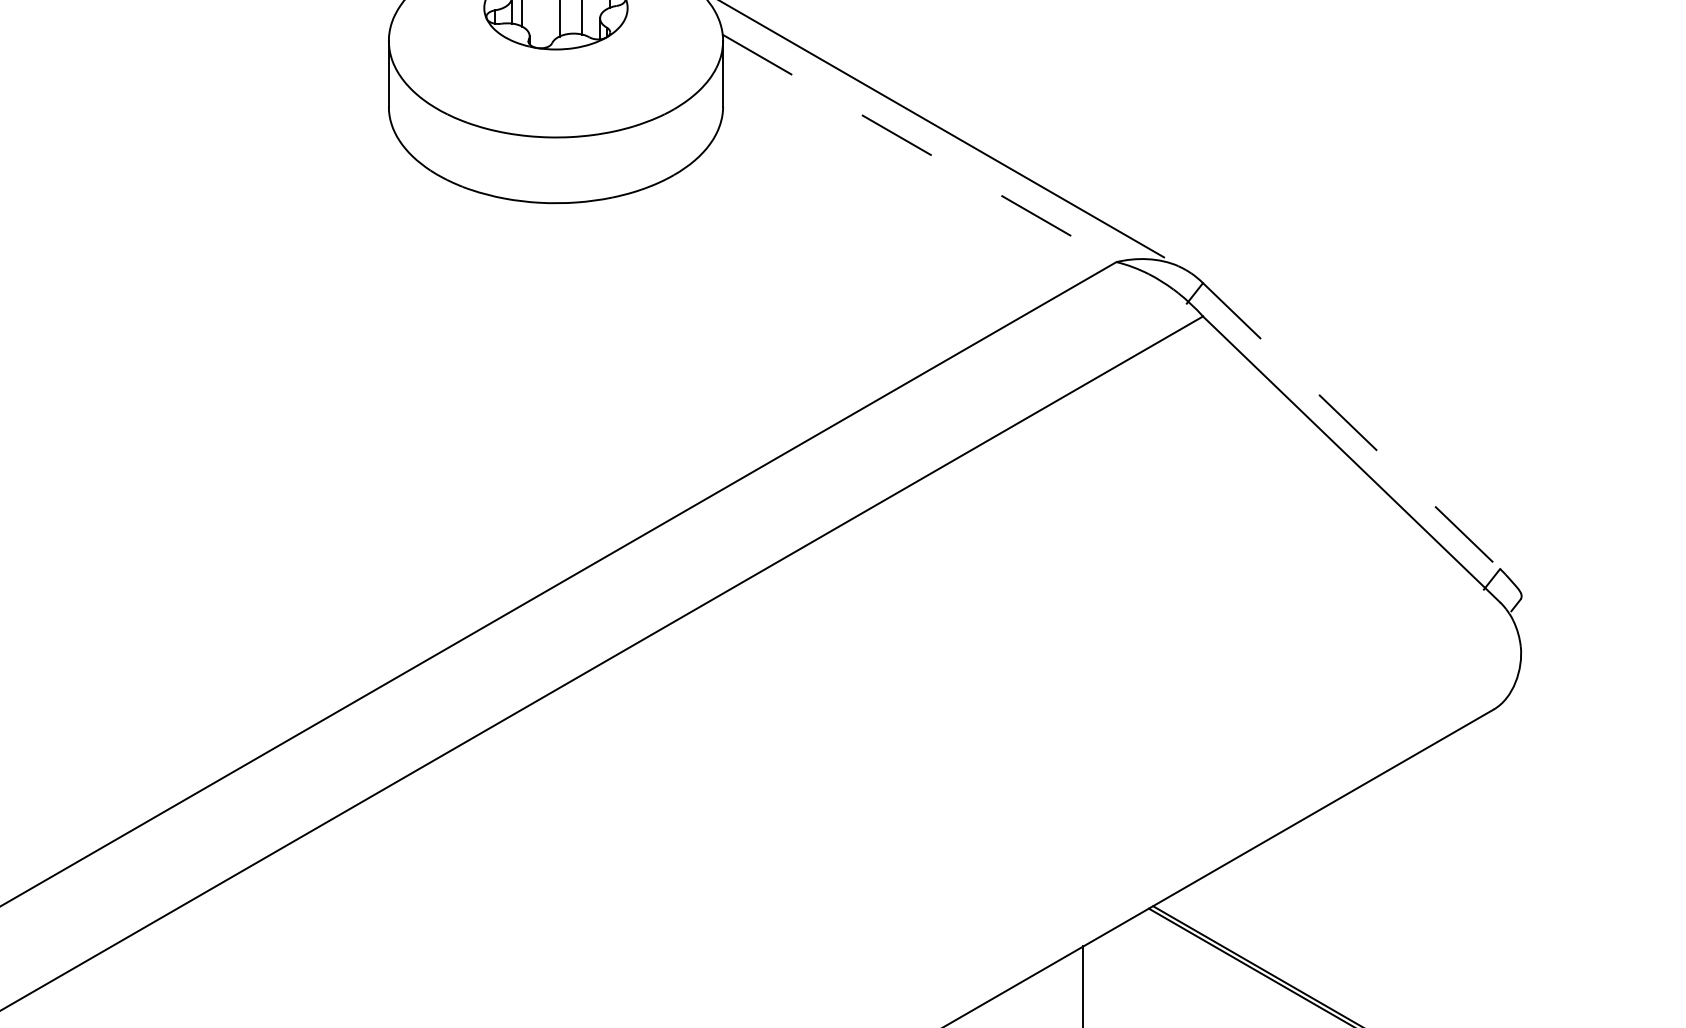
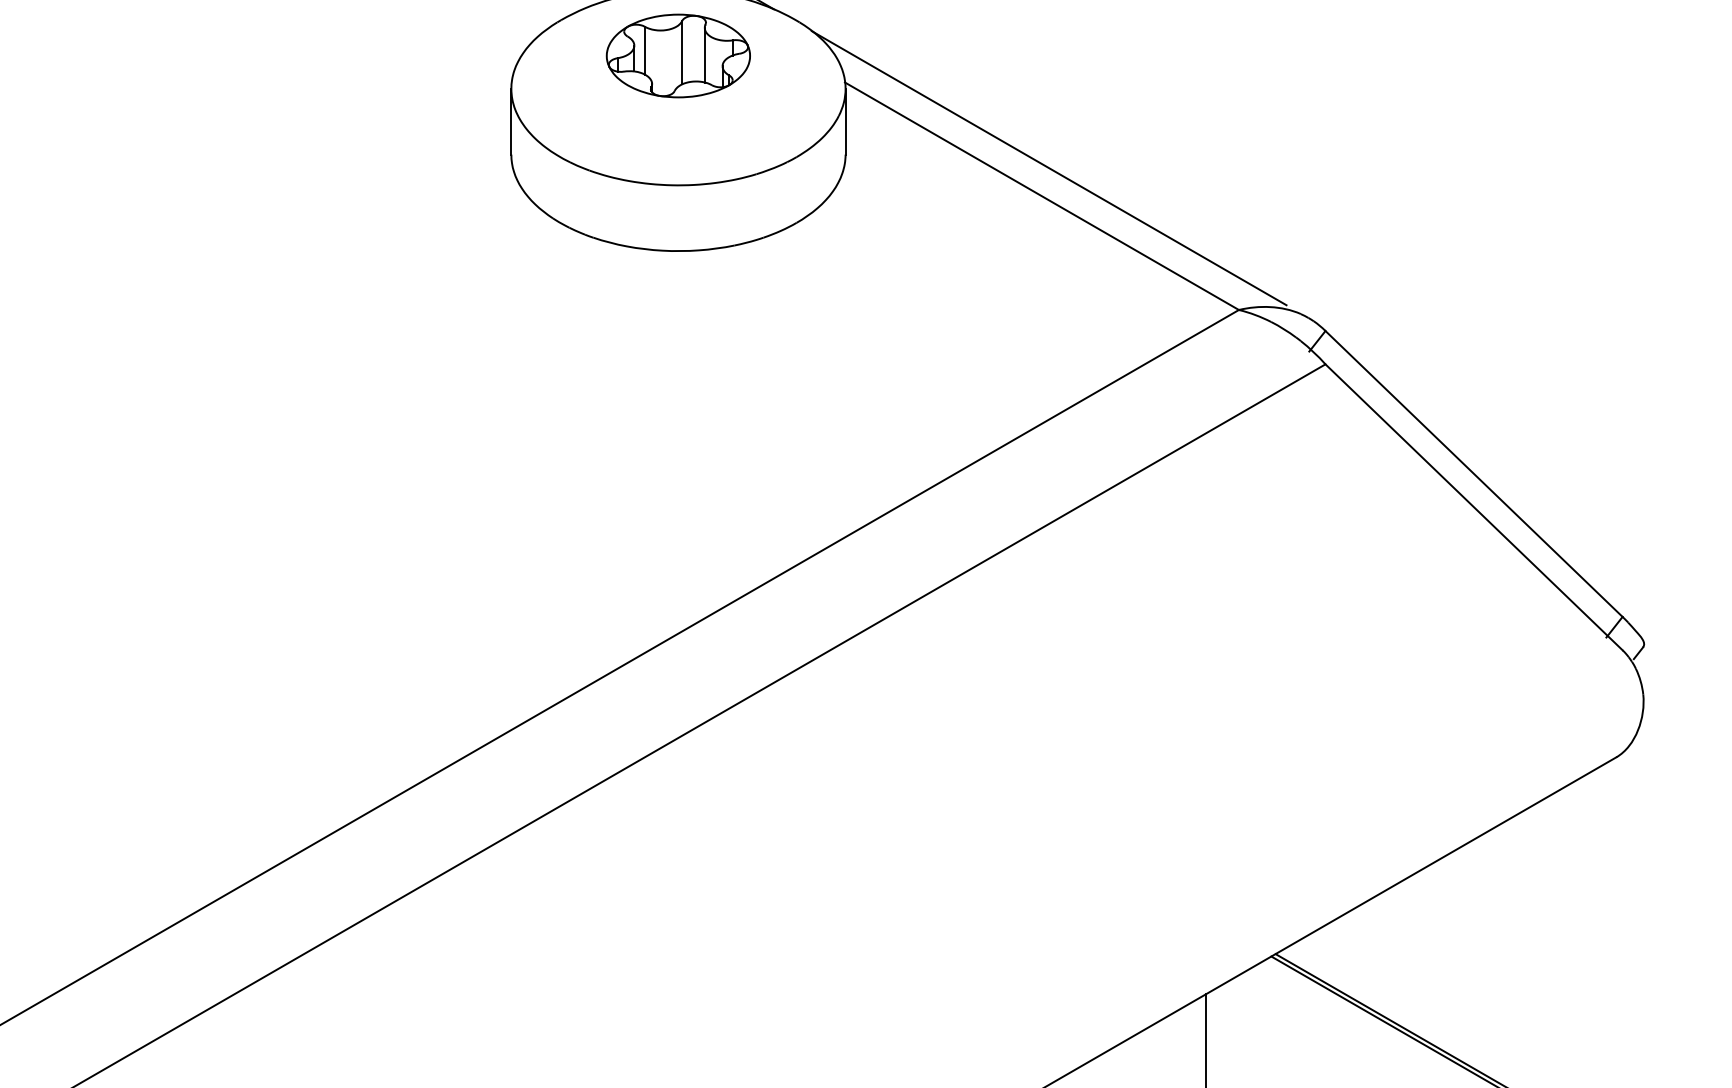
line: (920, 148) -> (1042, 196), dashed -> solid
line: (1352, 426) -> (1474, 474), dashed -> solid

